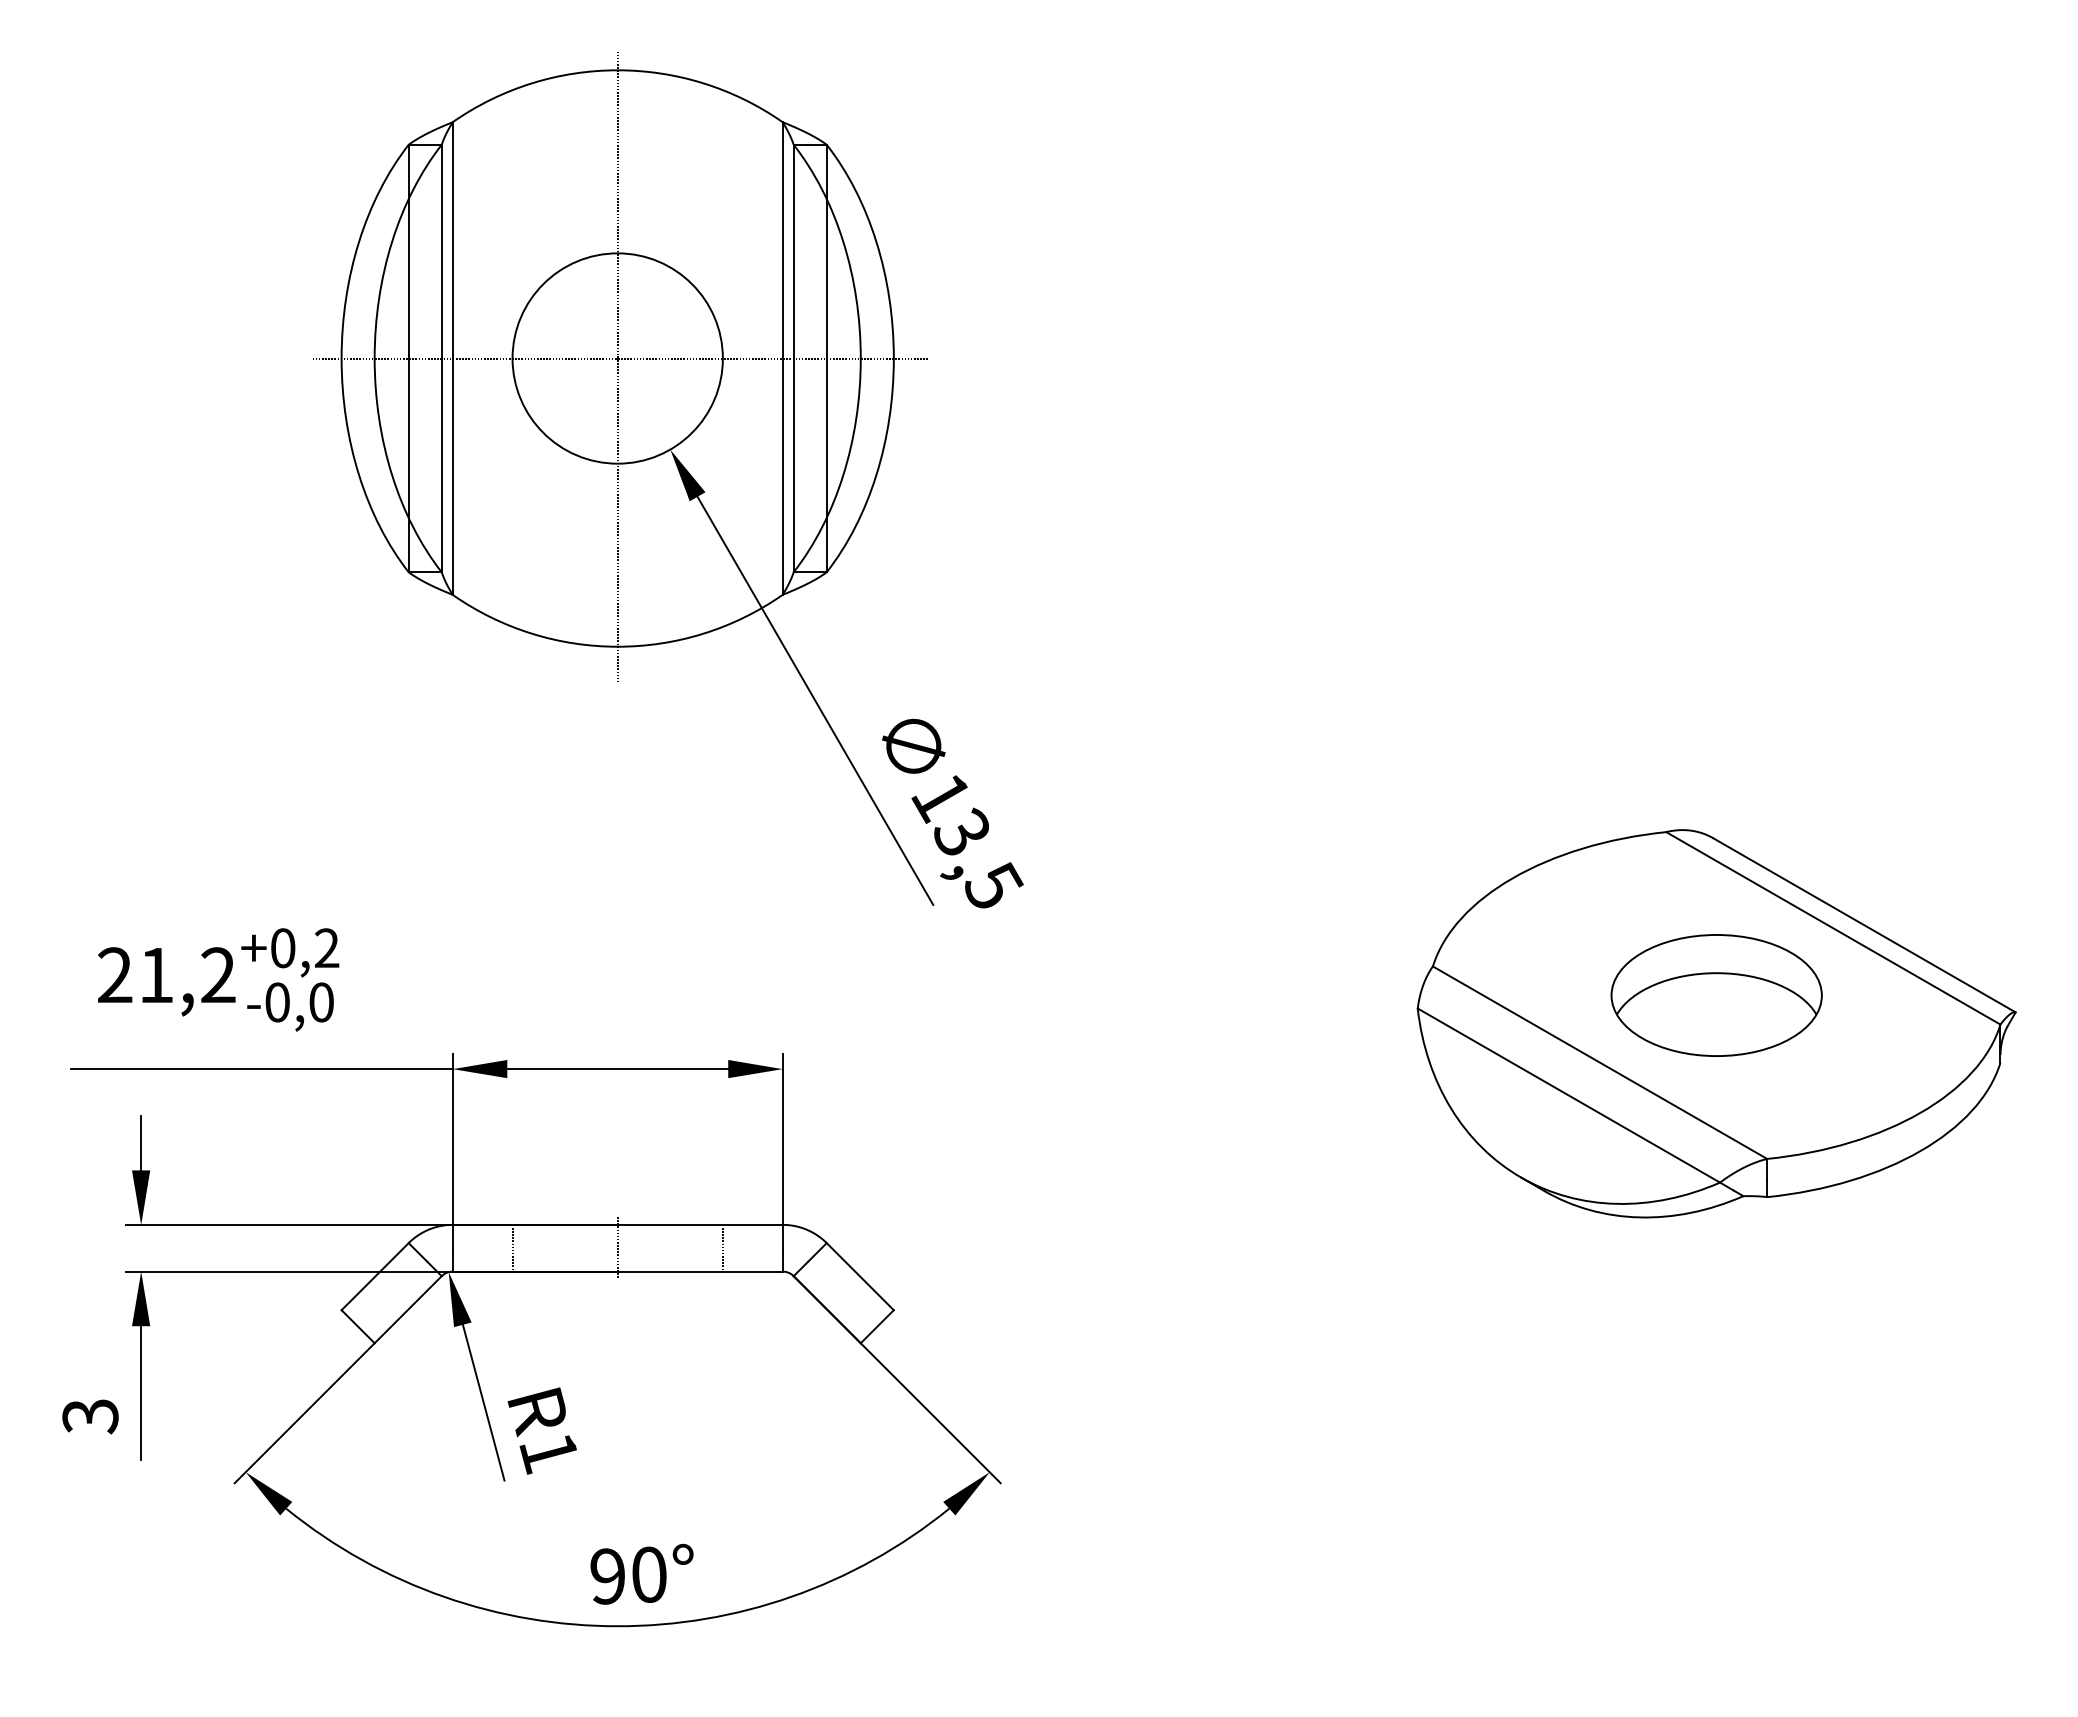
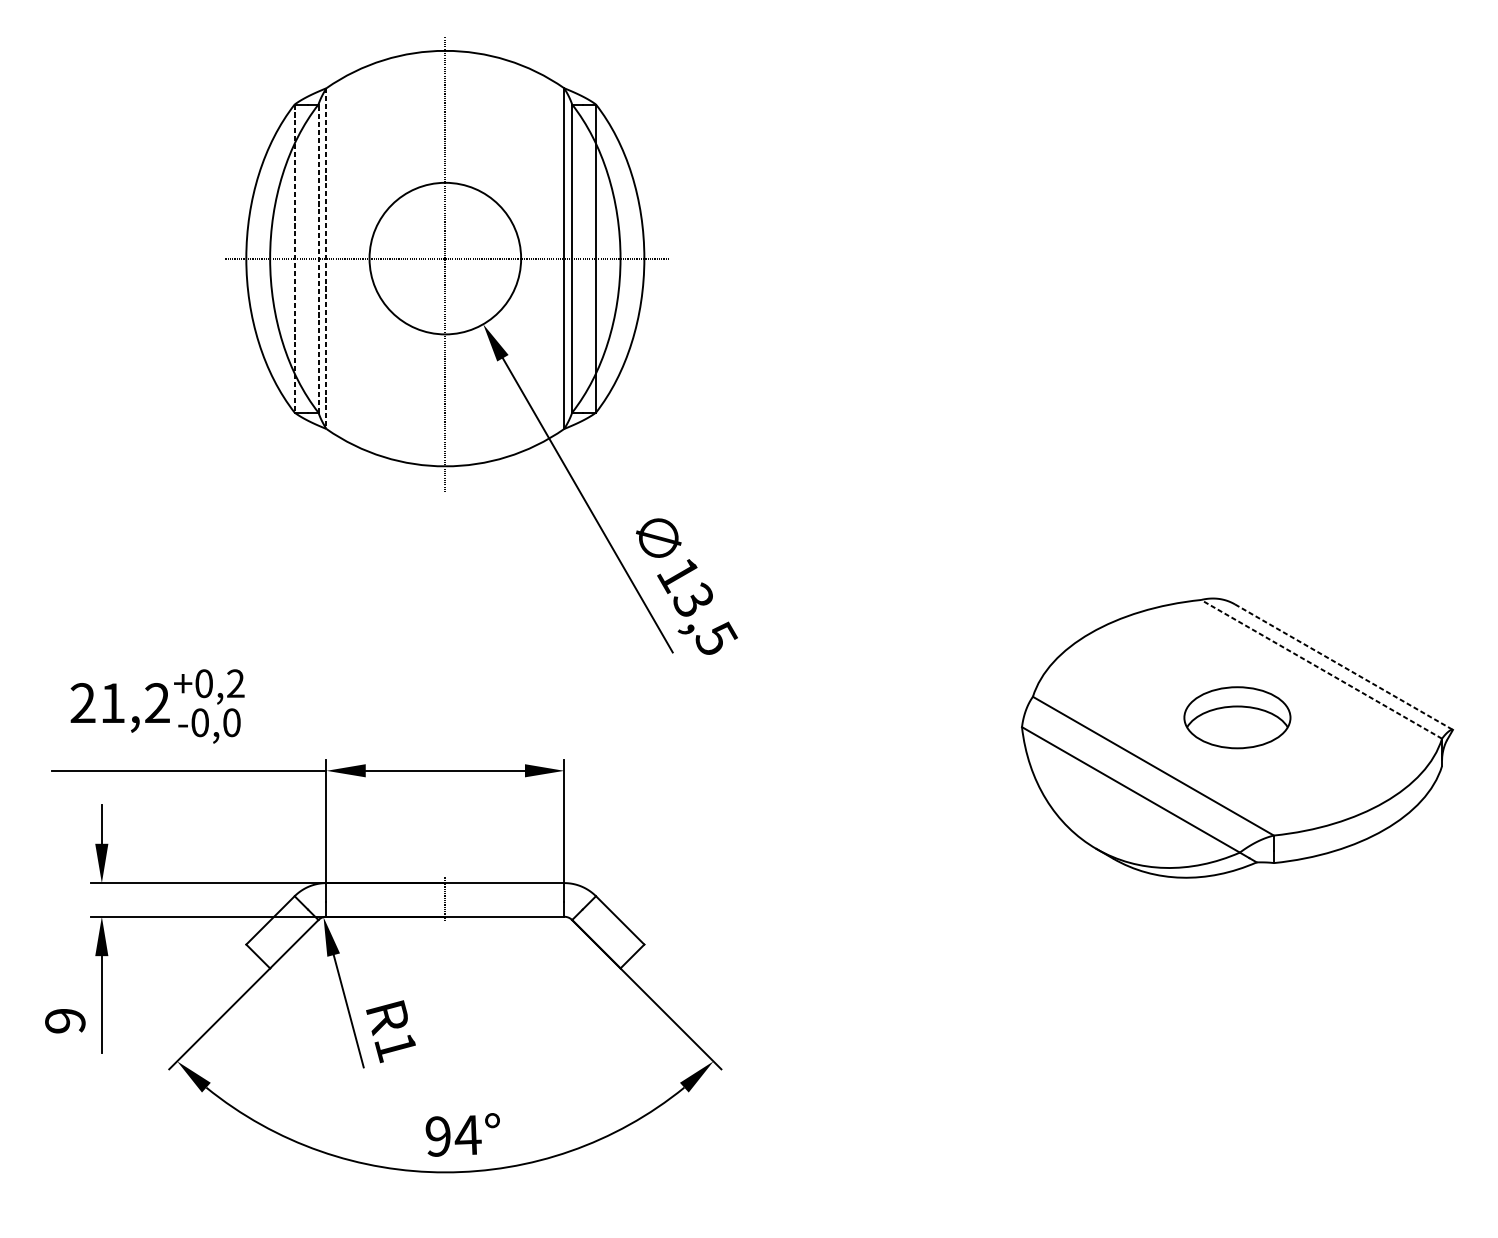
line: (408, 358) -> (294, 258), solid -> dashed
line: (441, 358) -> (318, 258), solid -> dashed
line: (452, 359) -> (326, 259), solid -> dashed
line: (1864, 925) -> (1344, 667), solid -> dashed
line: (1833, 928) -> (1321, 669), solid -> dashed
part: (1716, 995) -> (1237, 717), size x0.7
line: (512, 1247) -> (369, 899), removed
line: (722, 1247) -> (520, 899), removed
text: (90, 1416) -> (65, 1021), 3 -> 9
text: (649, 1574) -> (468, 1135), 90° -> 94°

